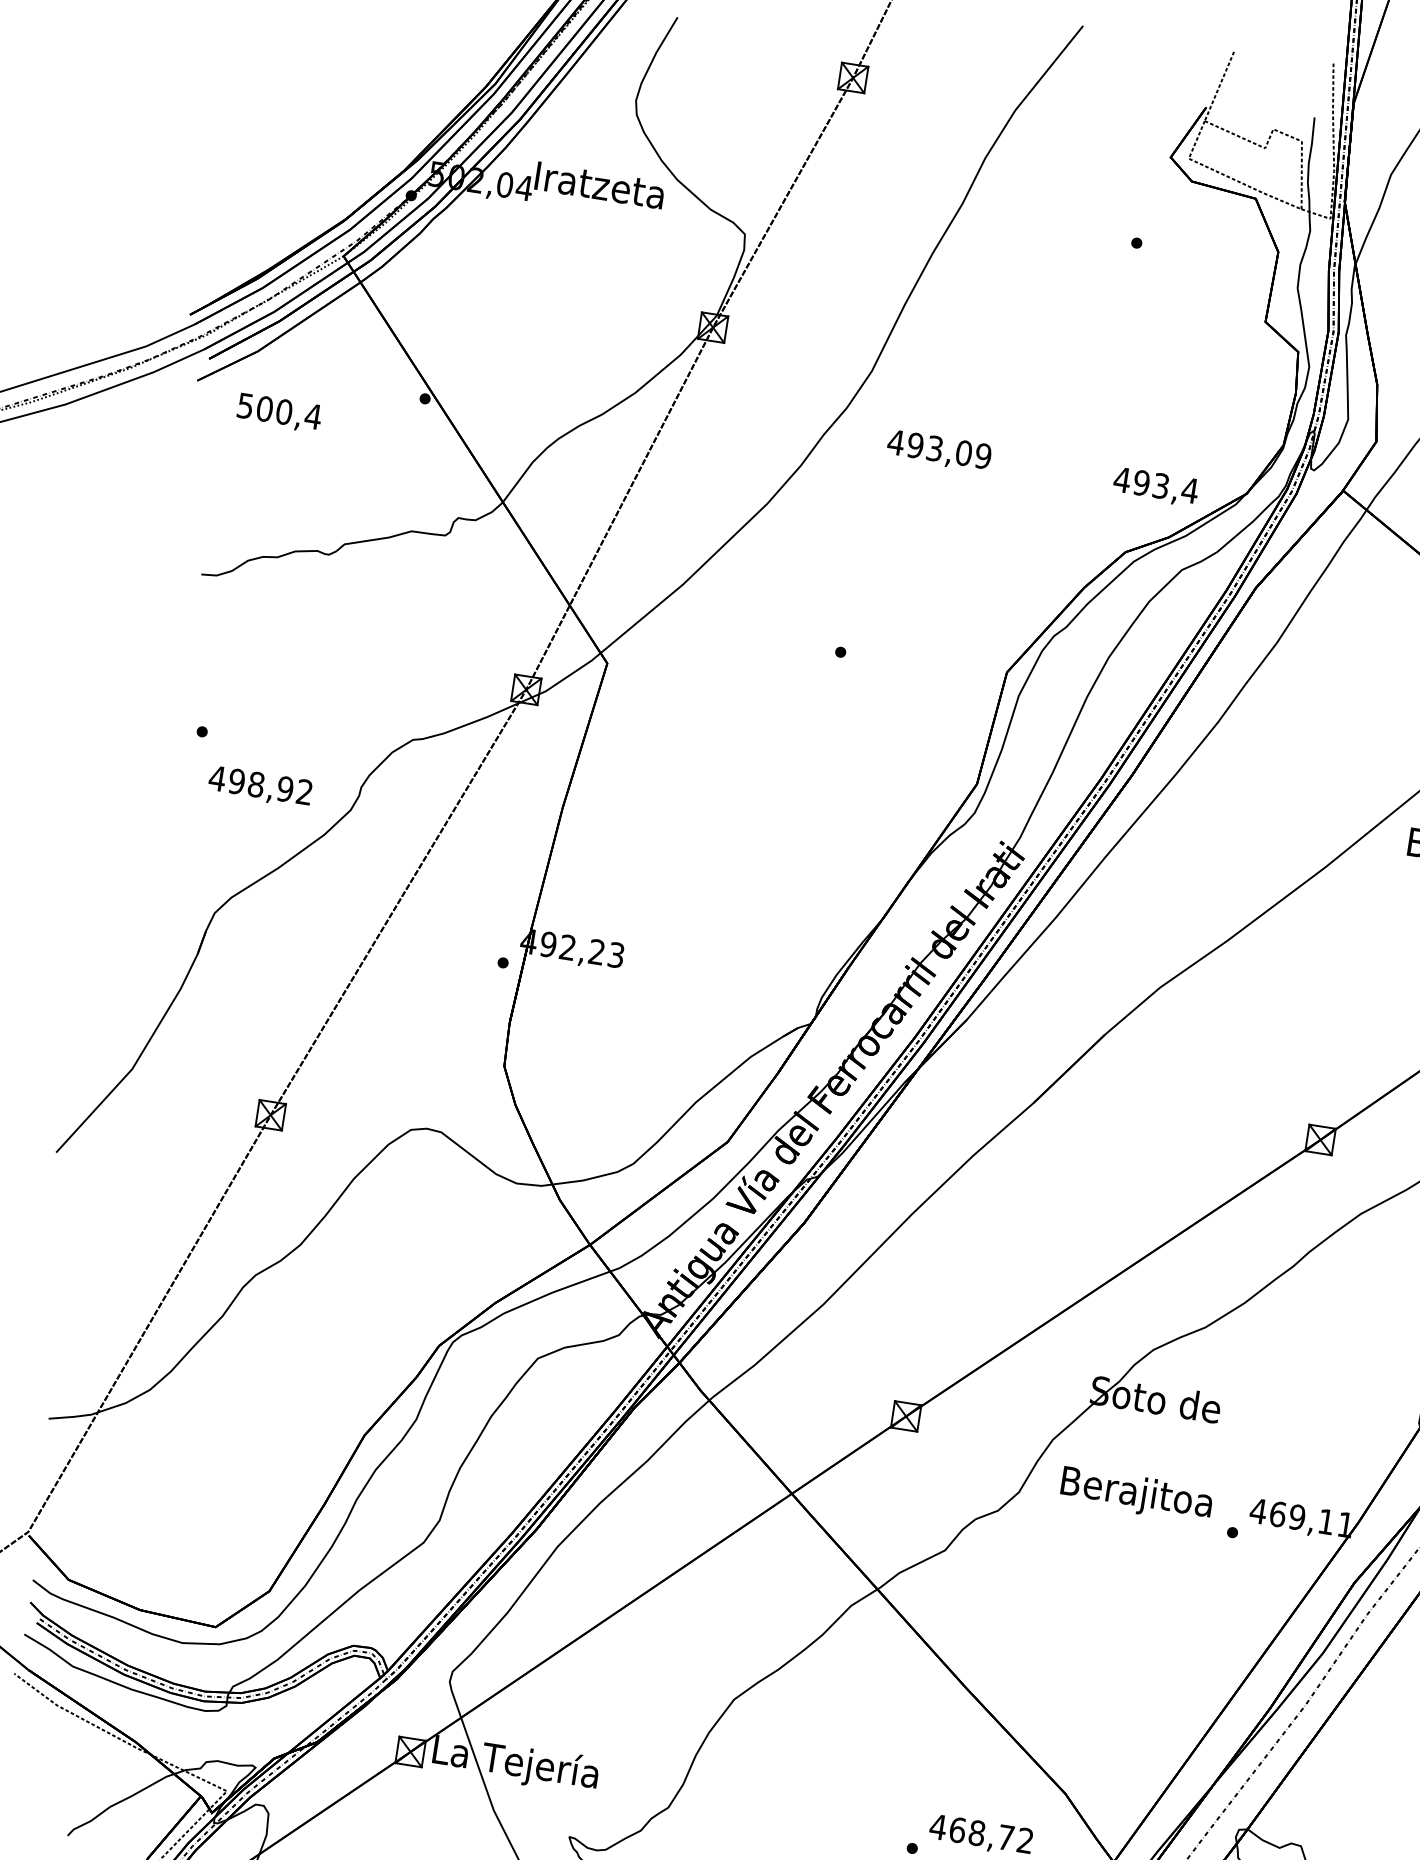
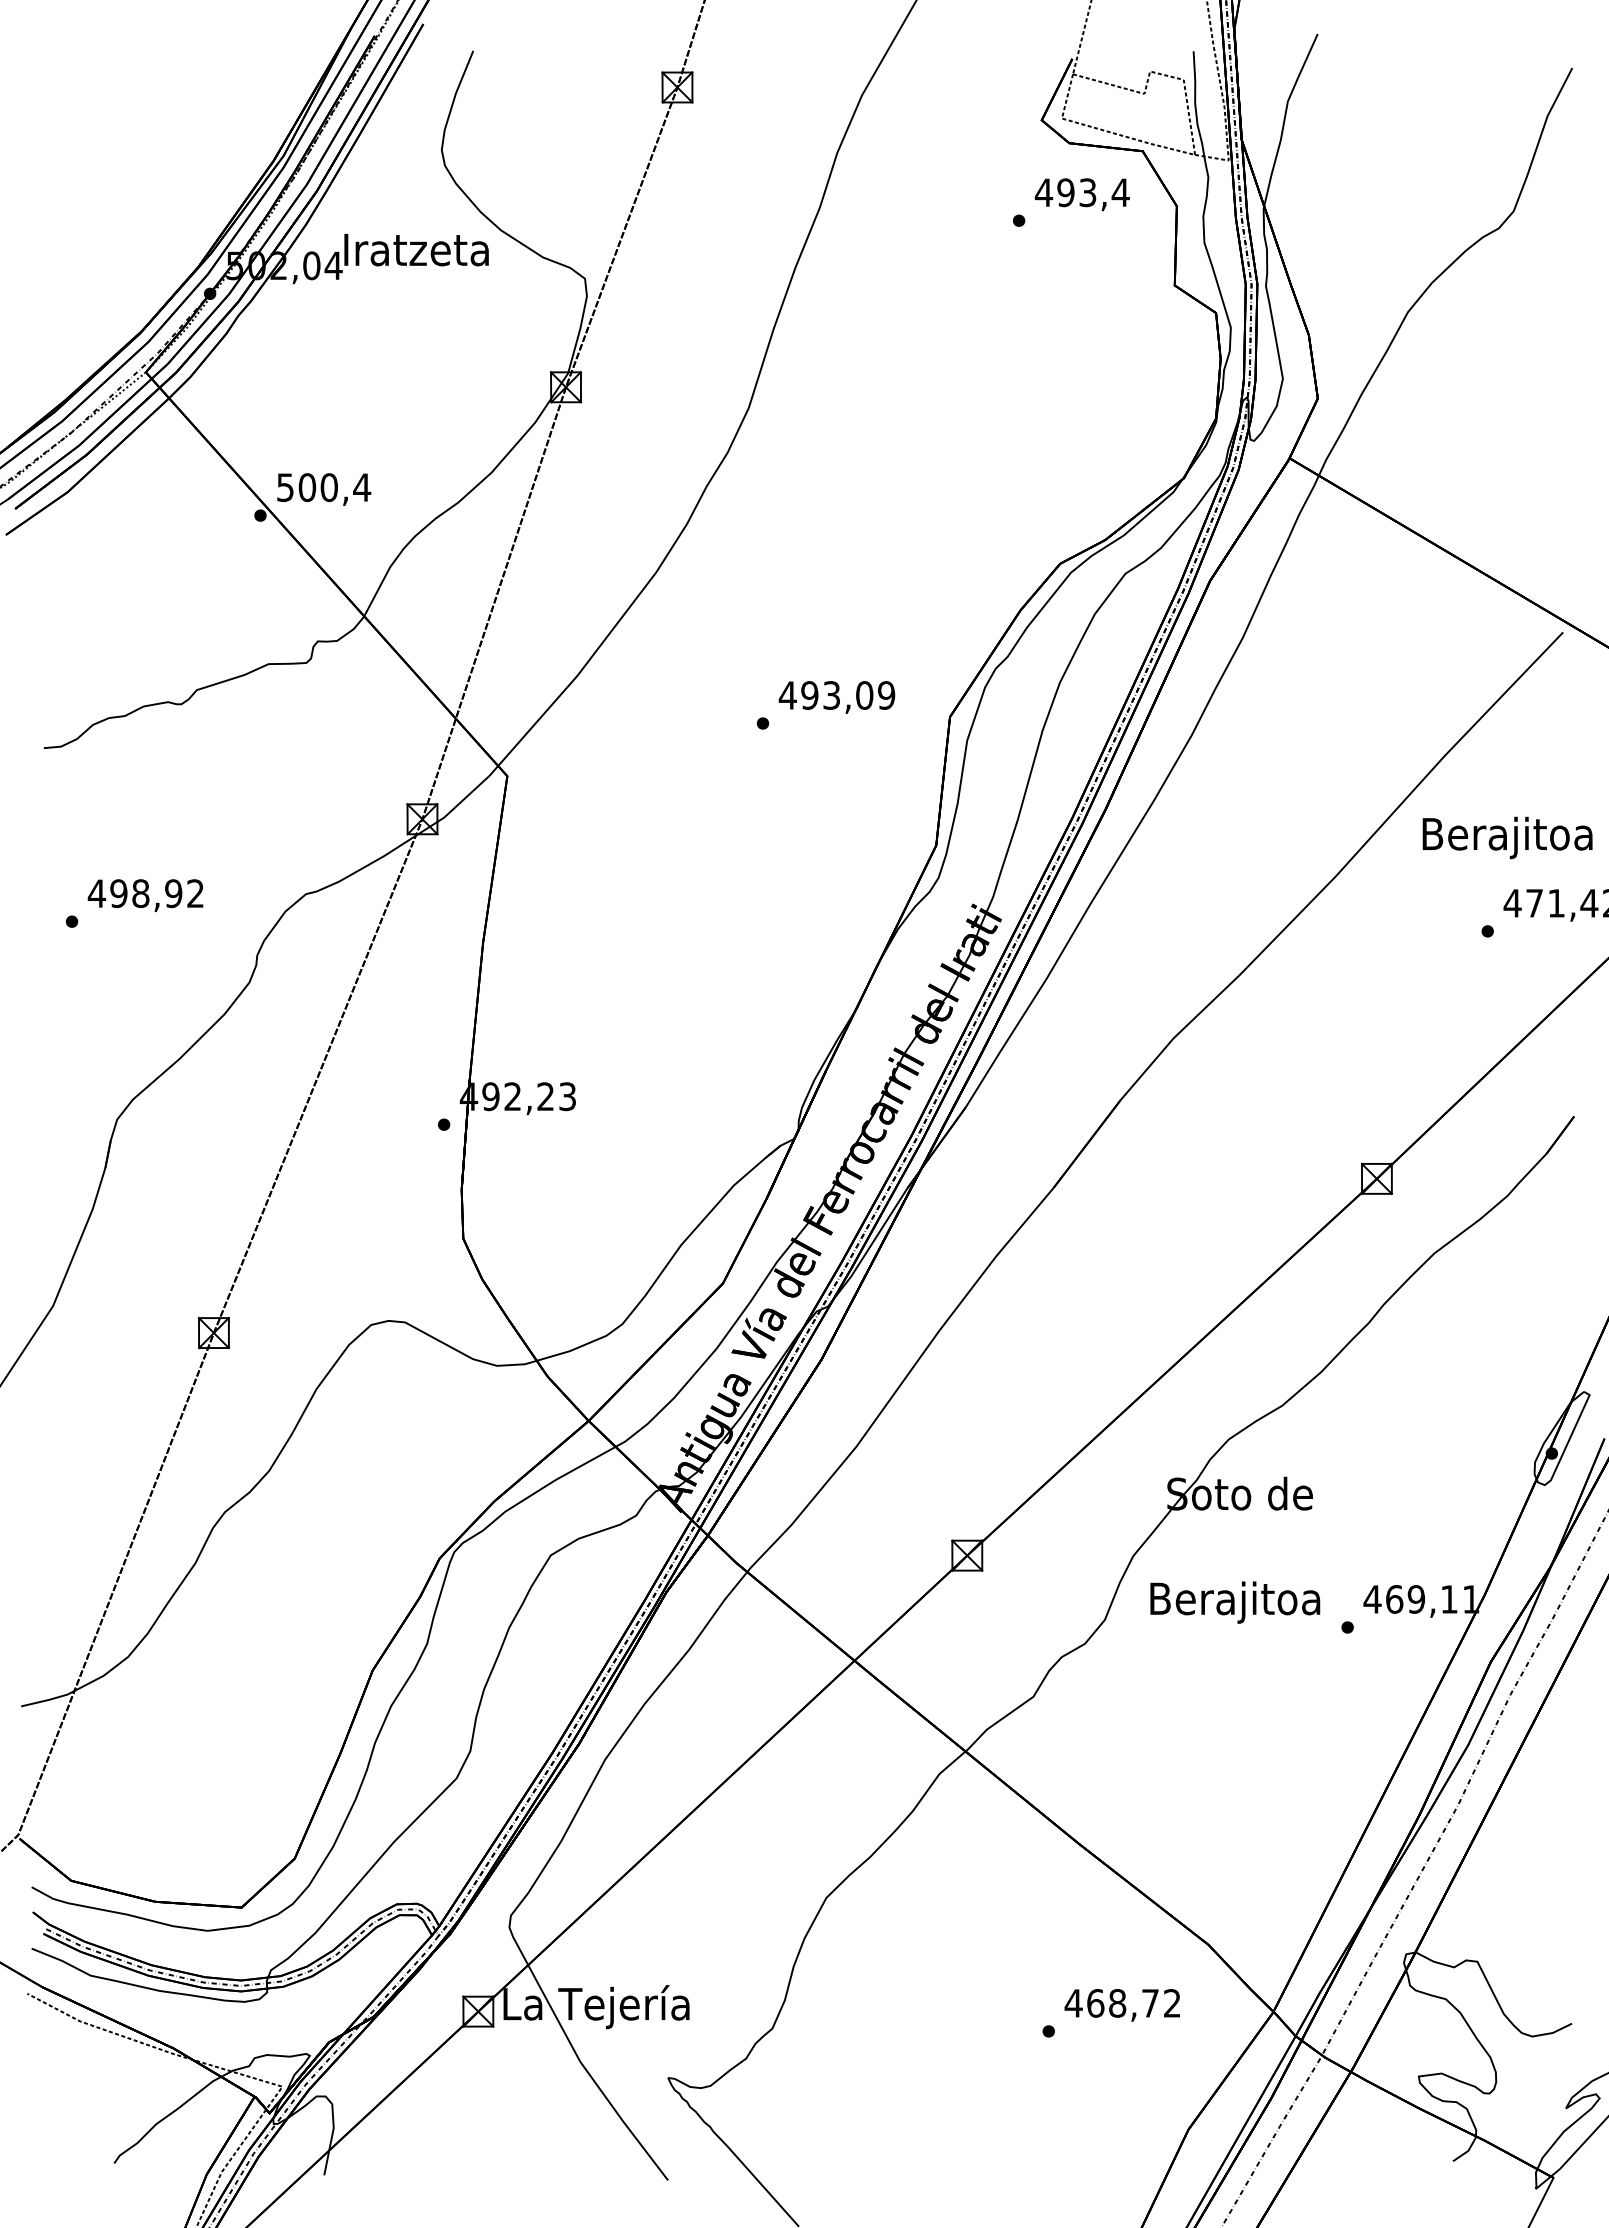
text: (279, 413) -> (324, 489), moved
text: (938, 451) -> (836, 697), moved
text: (1155, 486) -> (1081, 194), moved
text: (260, 786) -> (145, 895), moved

